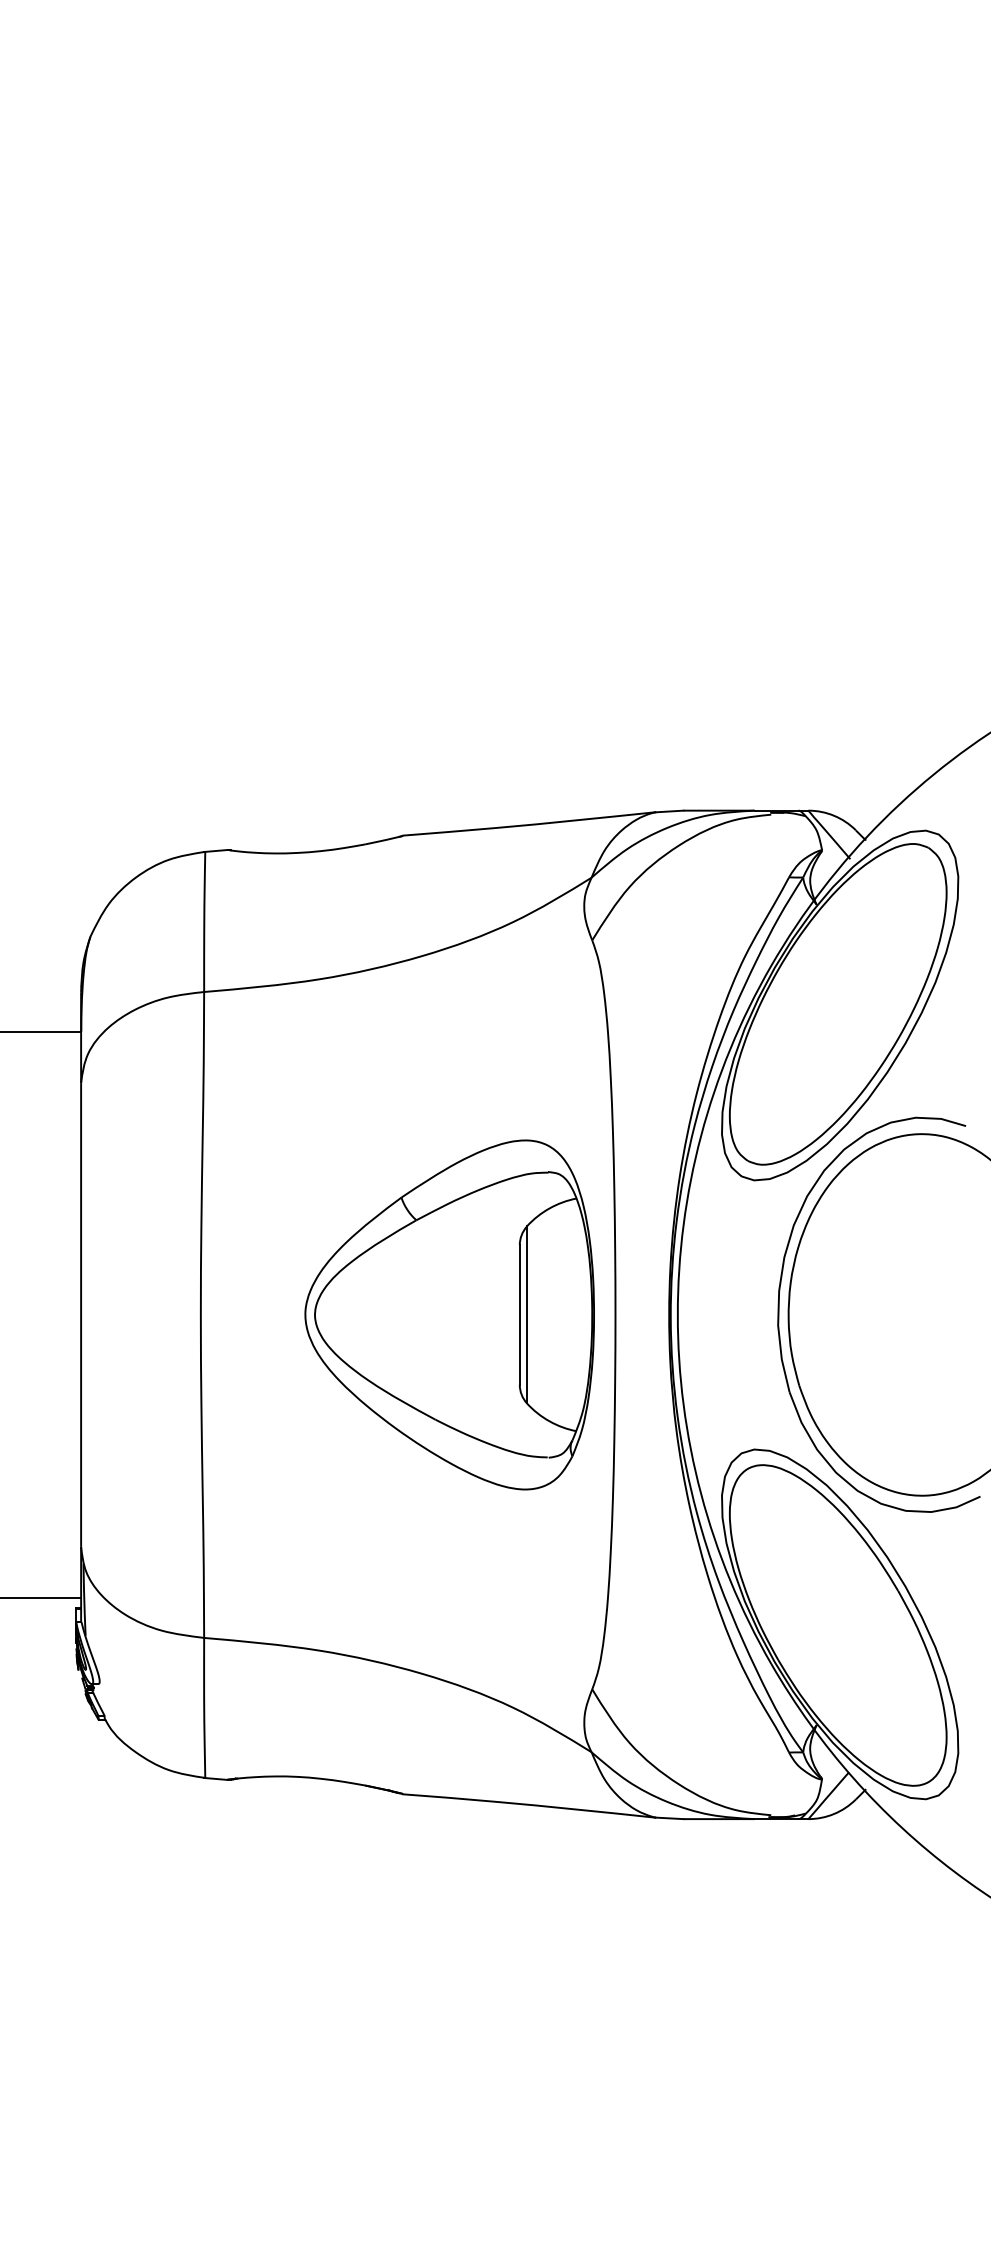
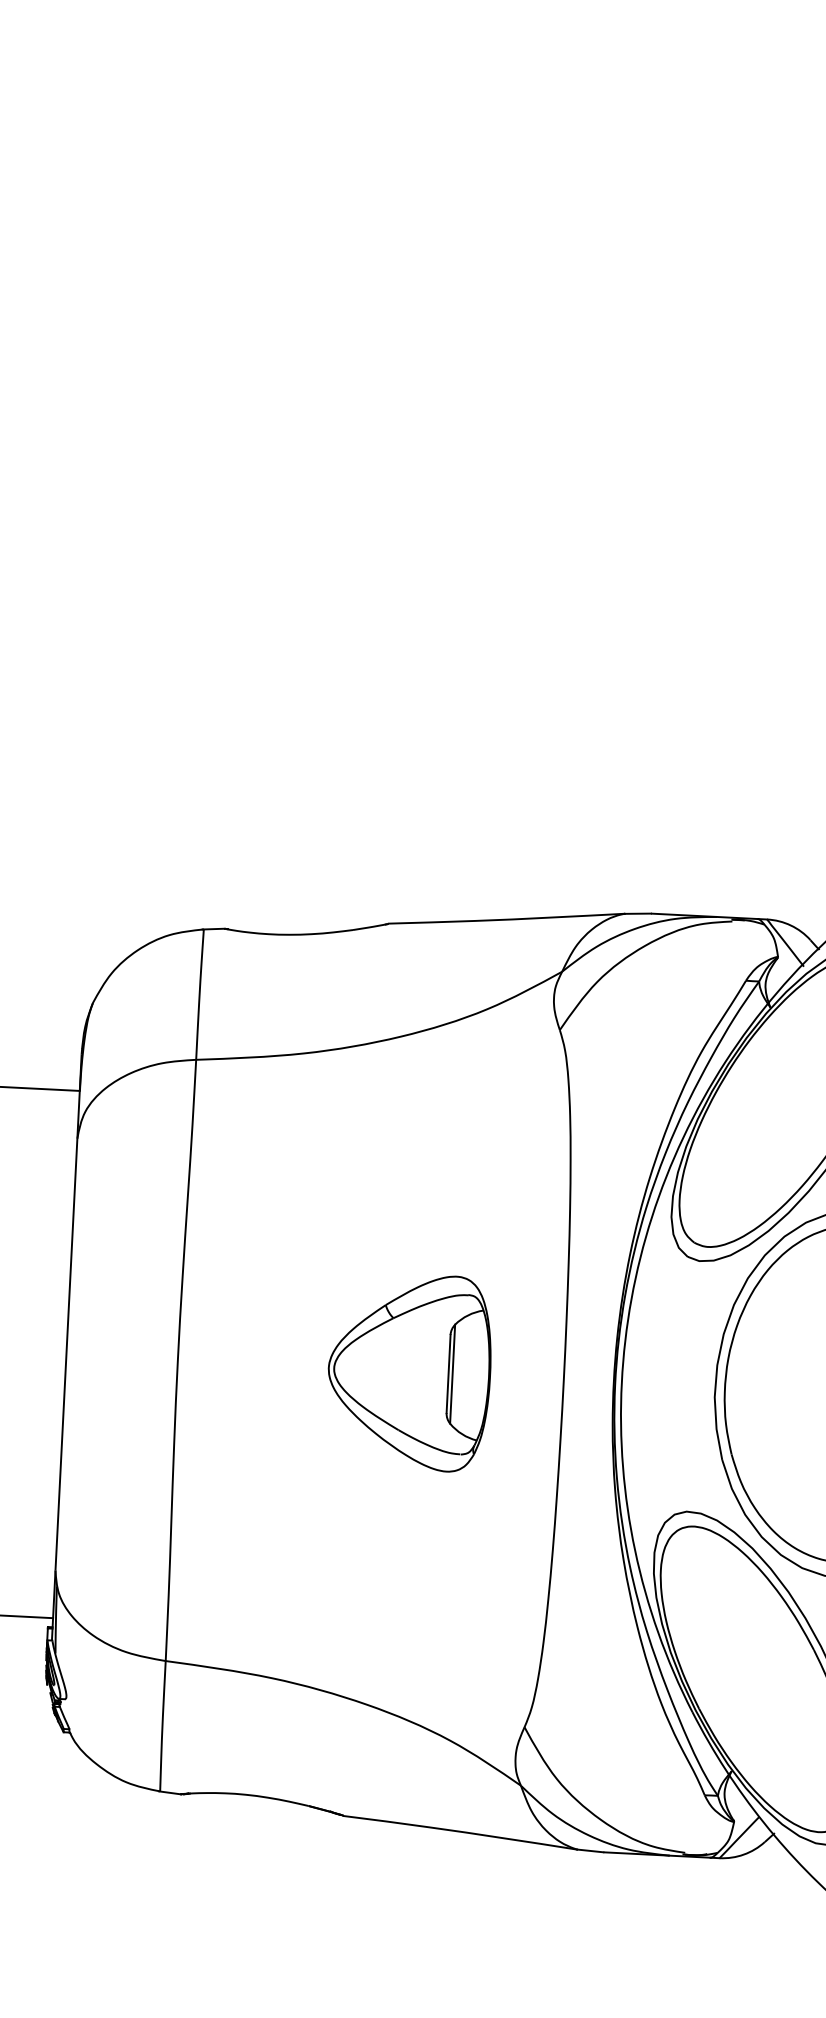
part: (449, 1314) -> (409, 1371), size x0.6

